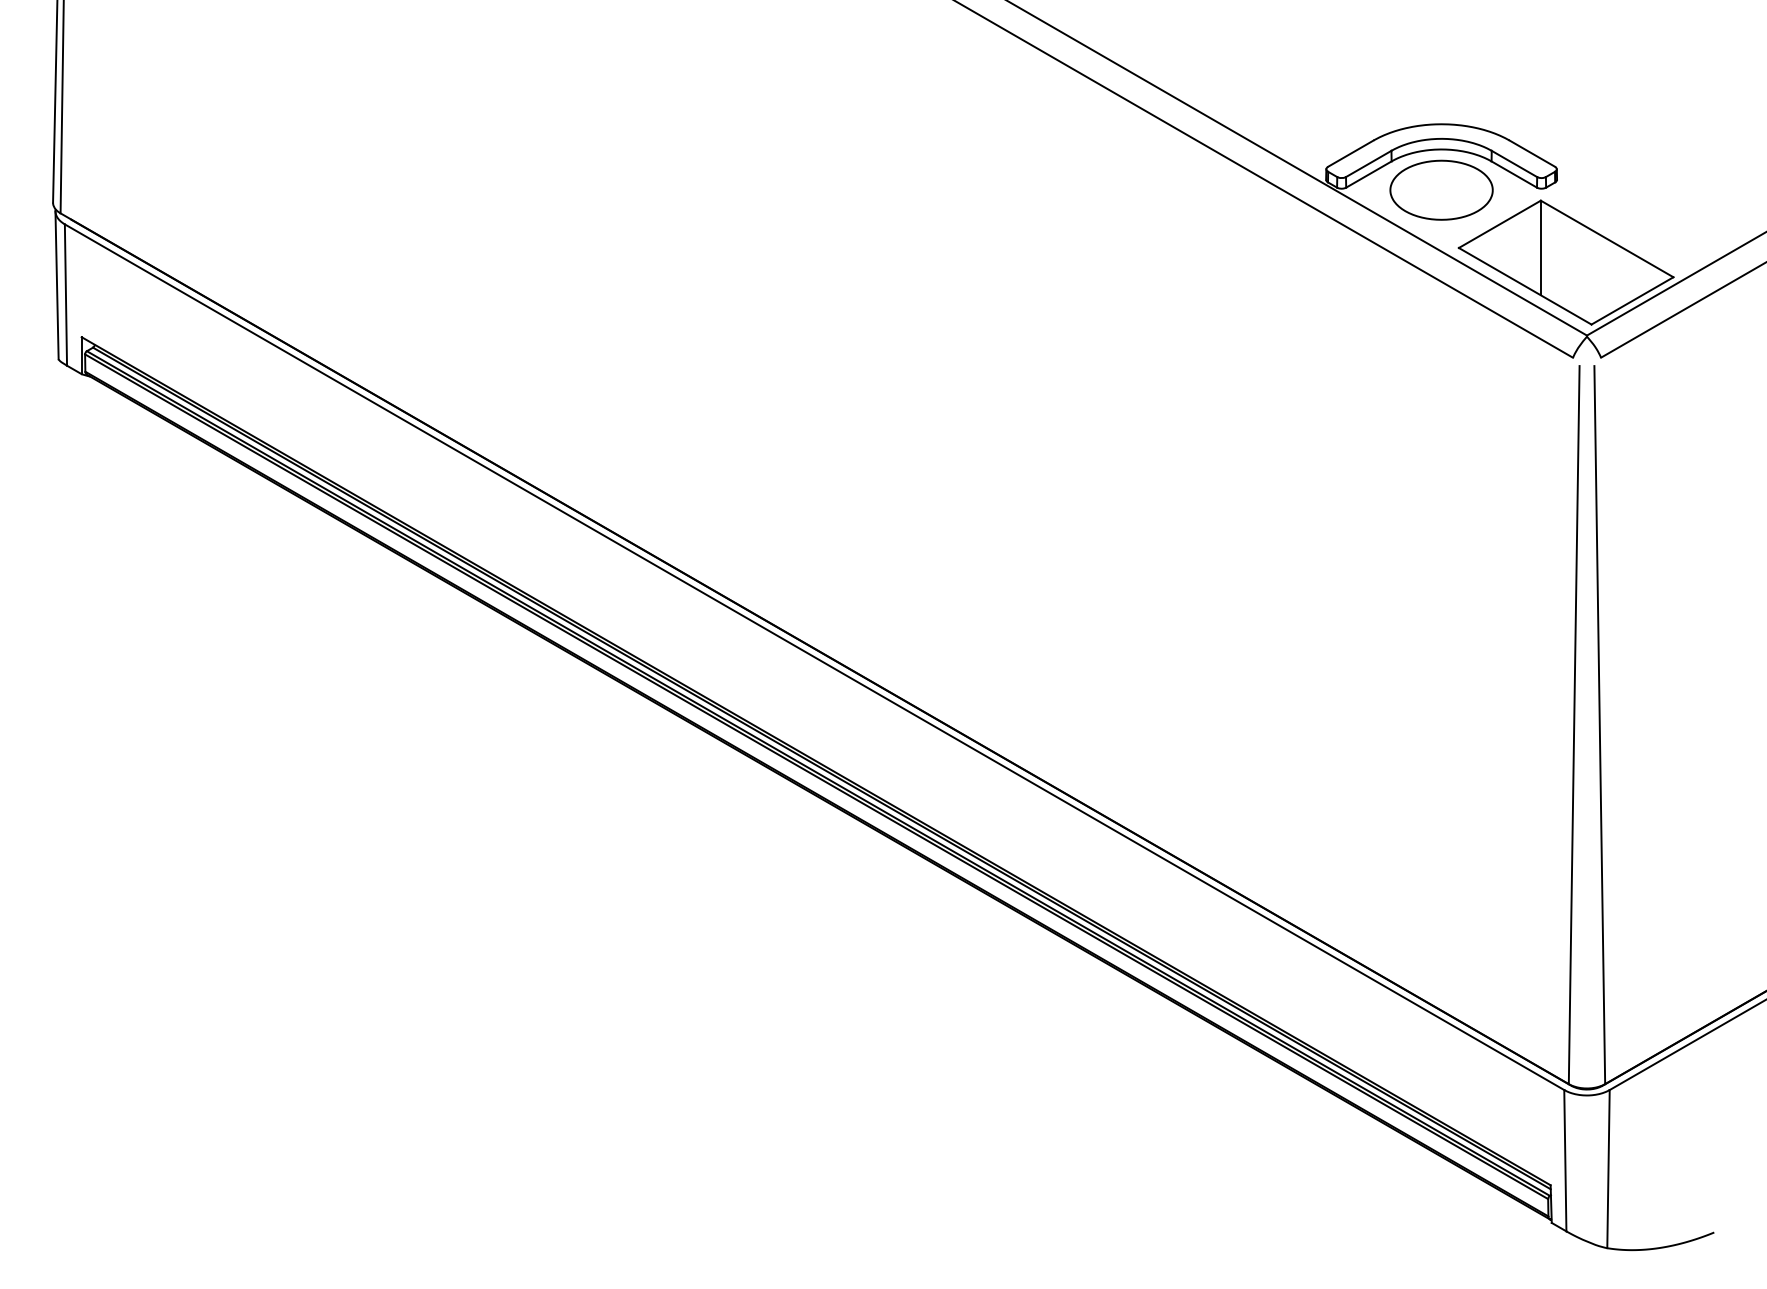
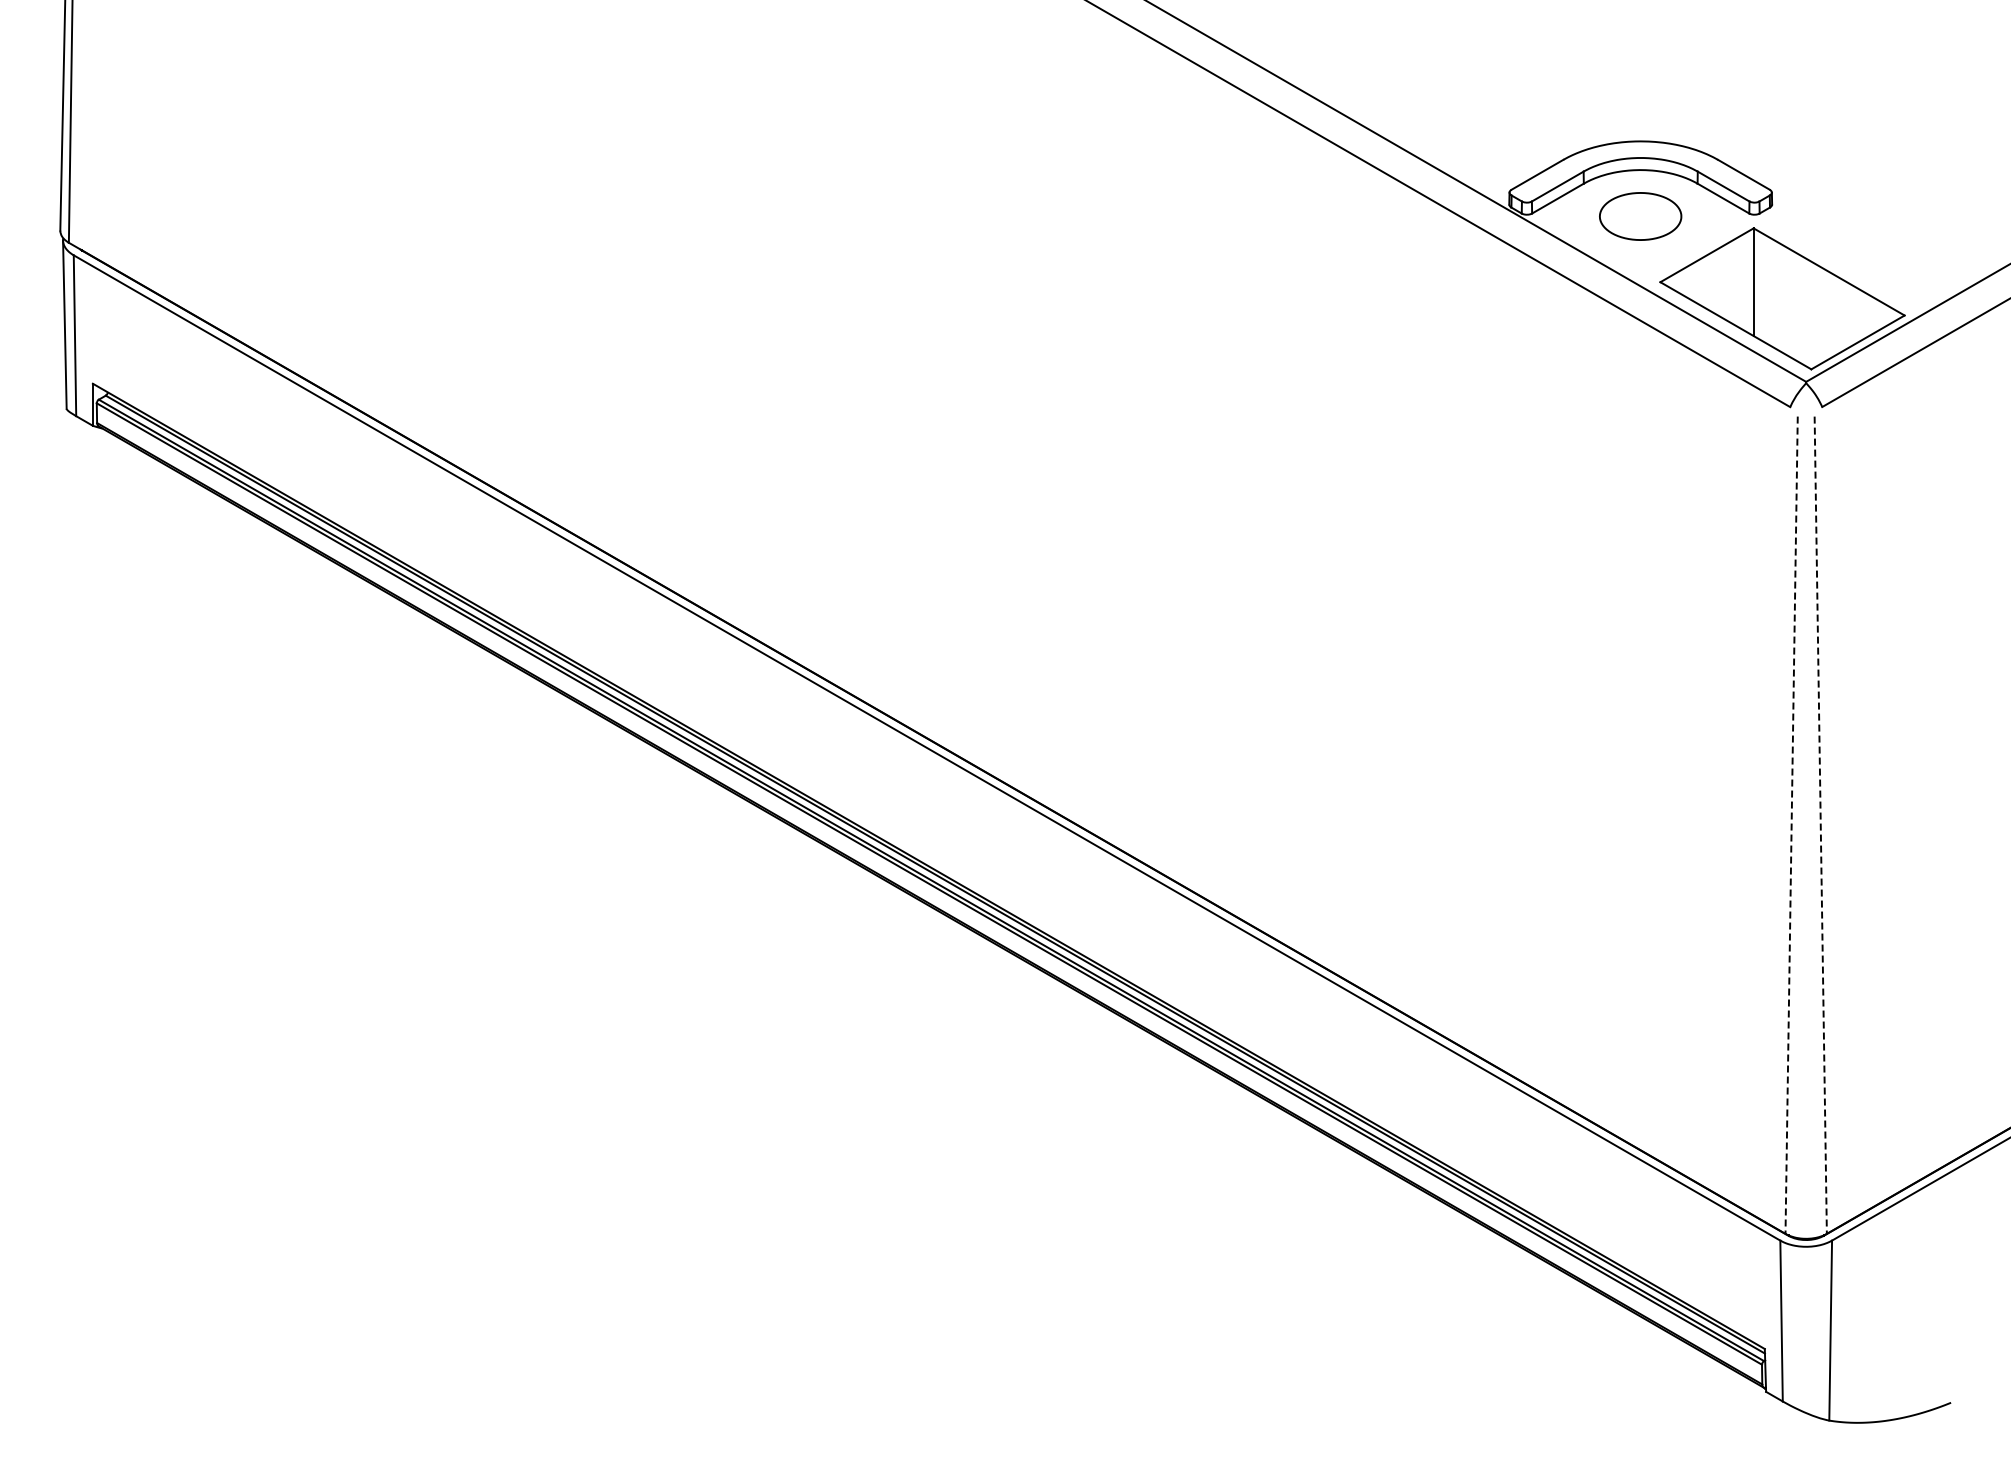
part: (1441, 190) -> (1640, 216), size x0.7
line: (1574, 725) -> (1791, 825), solid -> dashed
line: (1599, 725) -> (1820, 825), solid -> dashed

